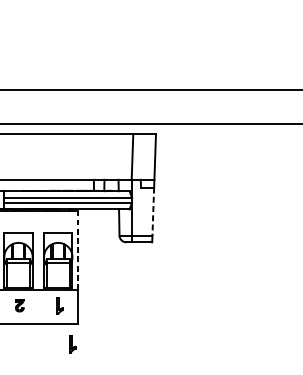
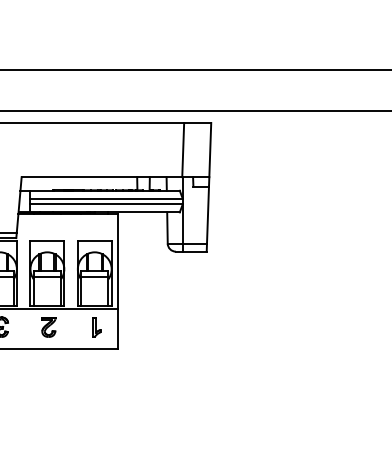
line: (153, 211) -> (208, 215), dashed -> solid
line: (78, 249) -> (118, 260), dashed -> solid
part: (19, 305) -> (48, 327), size x1.43
part: (72, 344) -> (111, 373), removed

